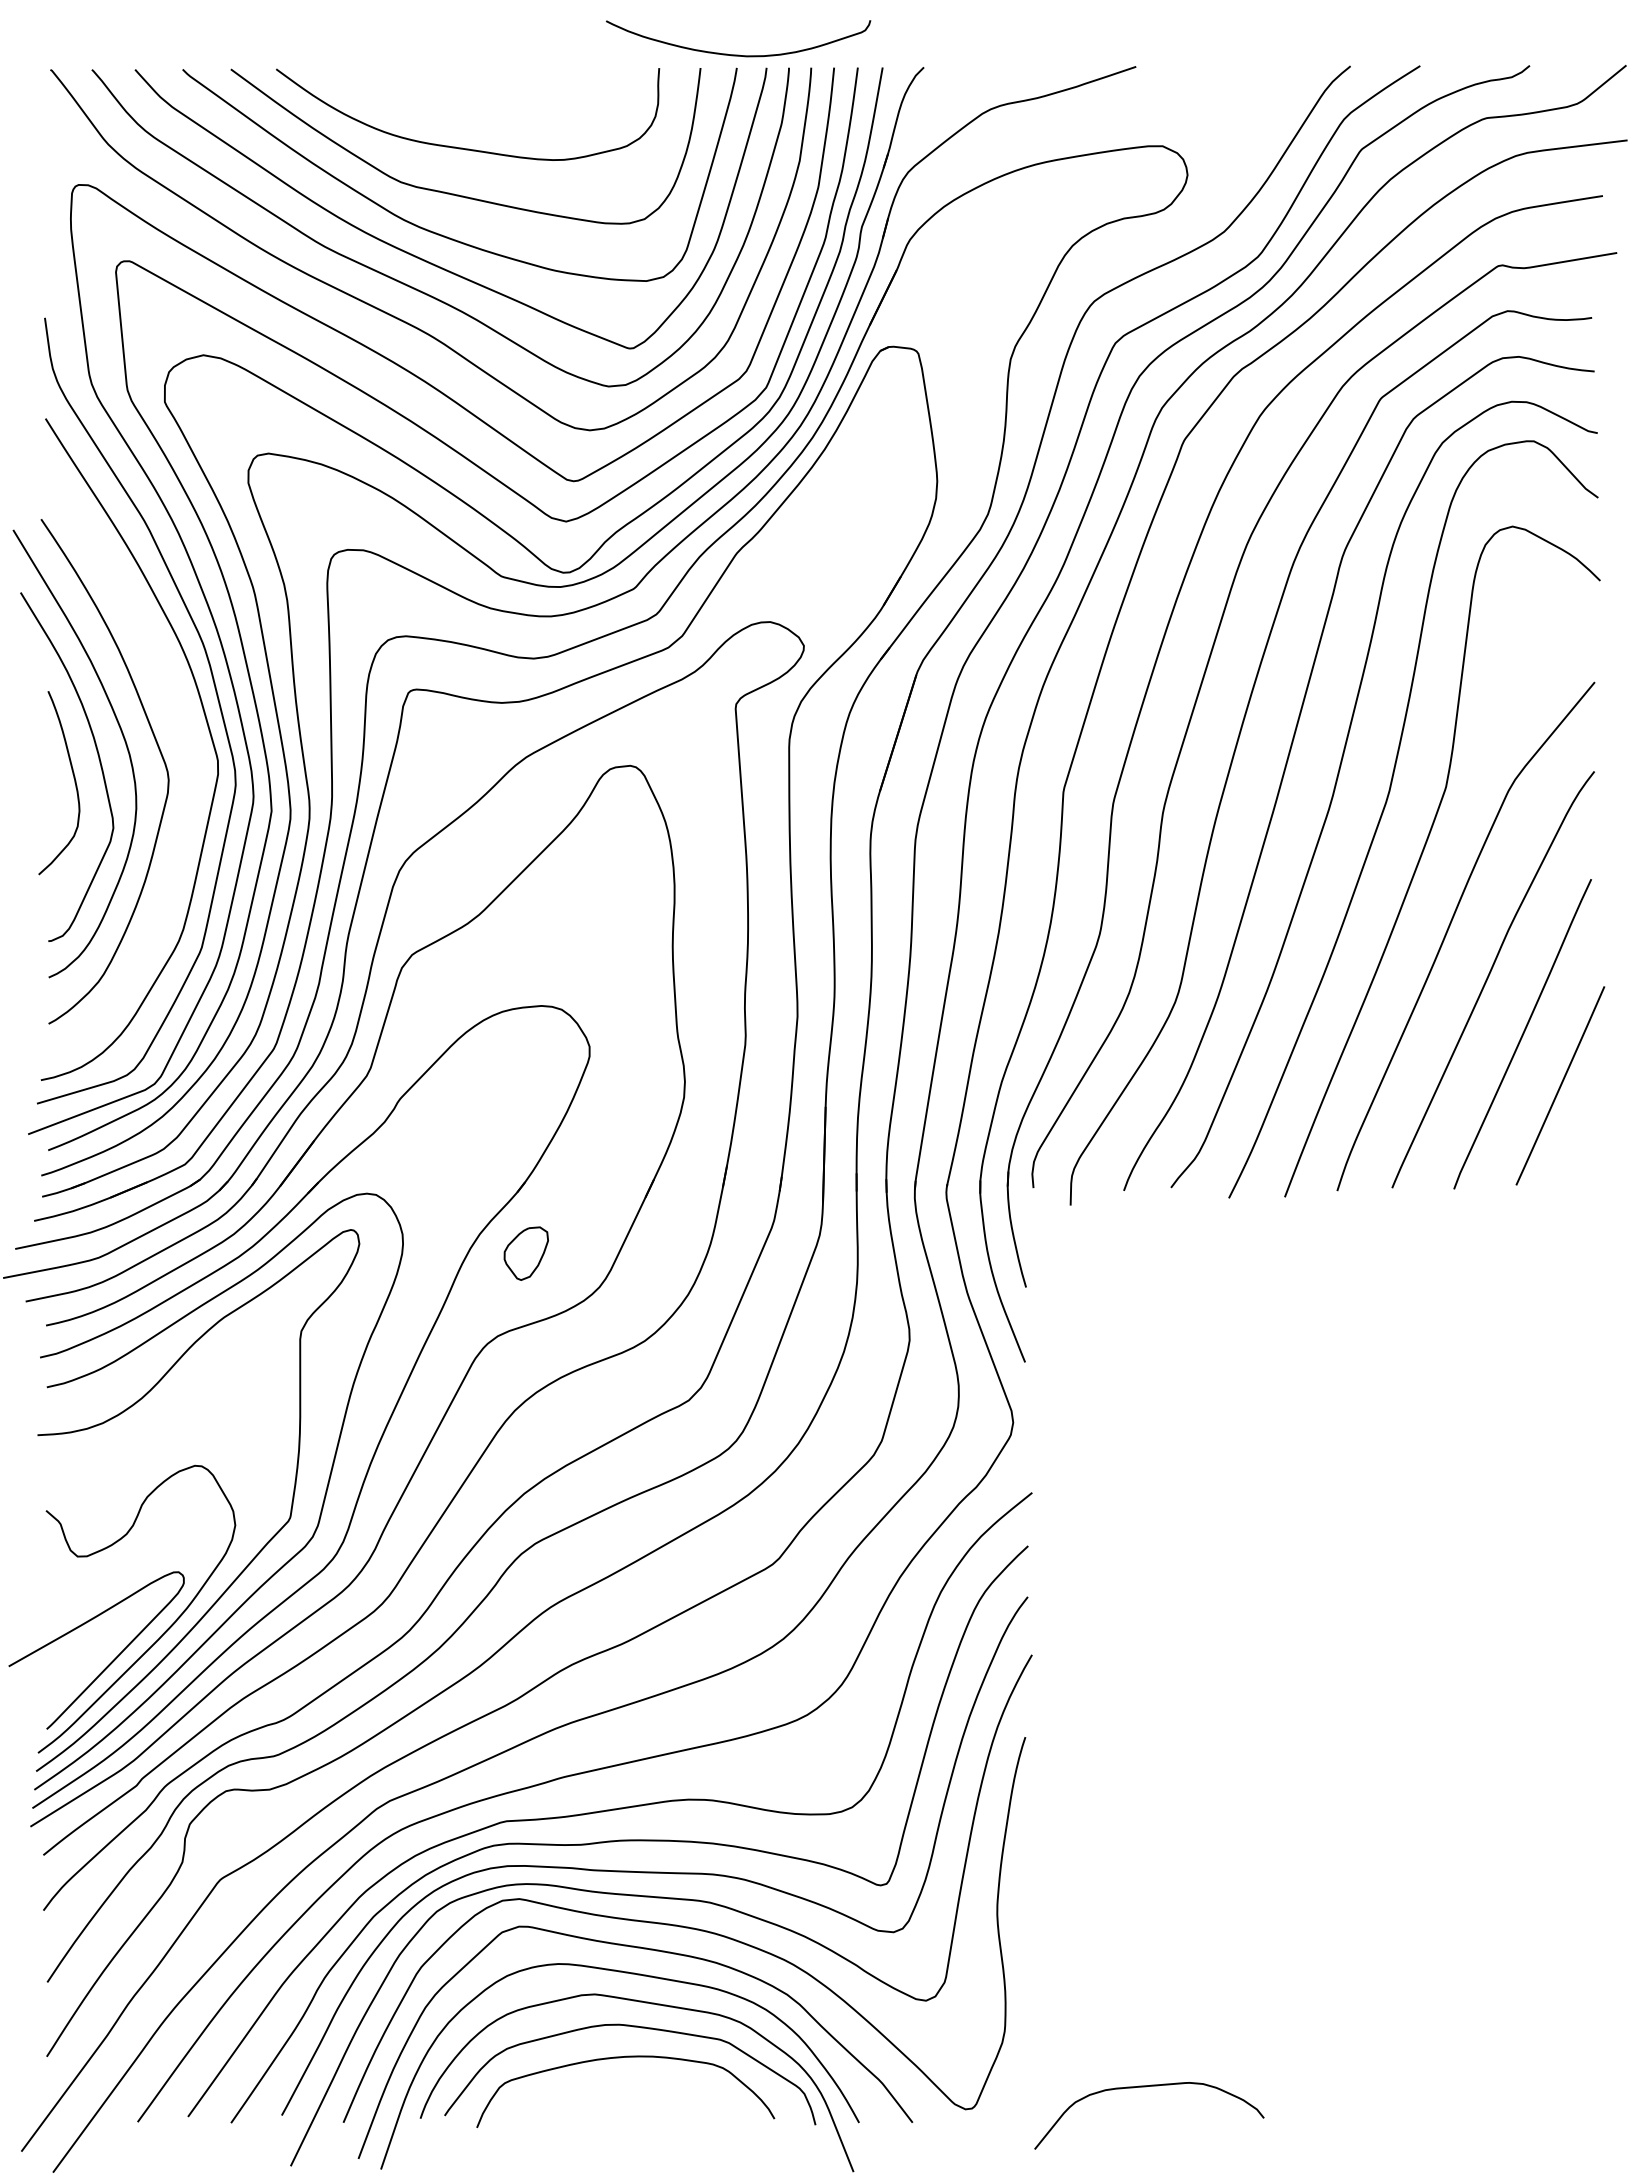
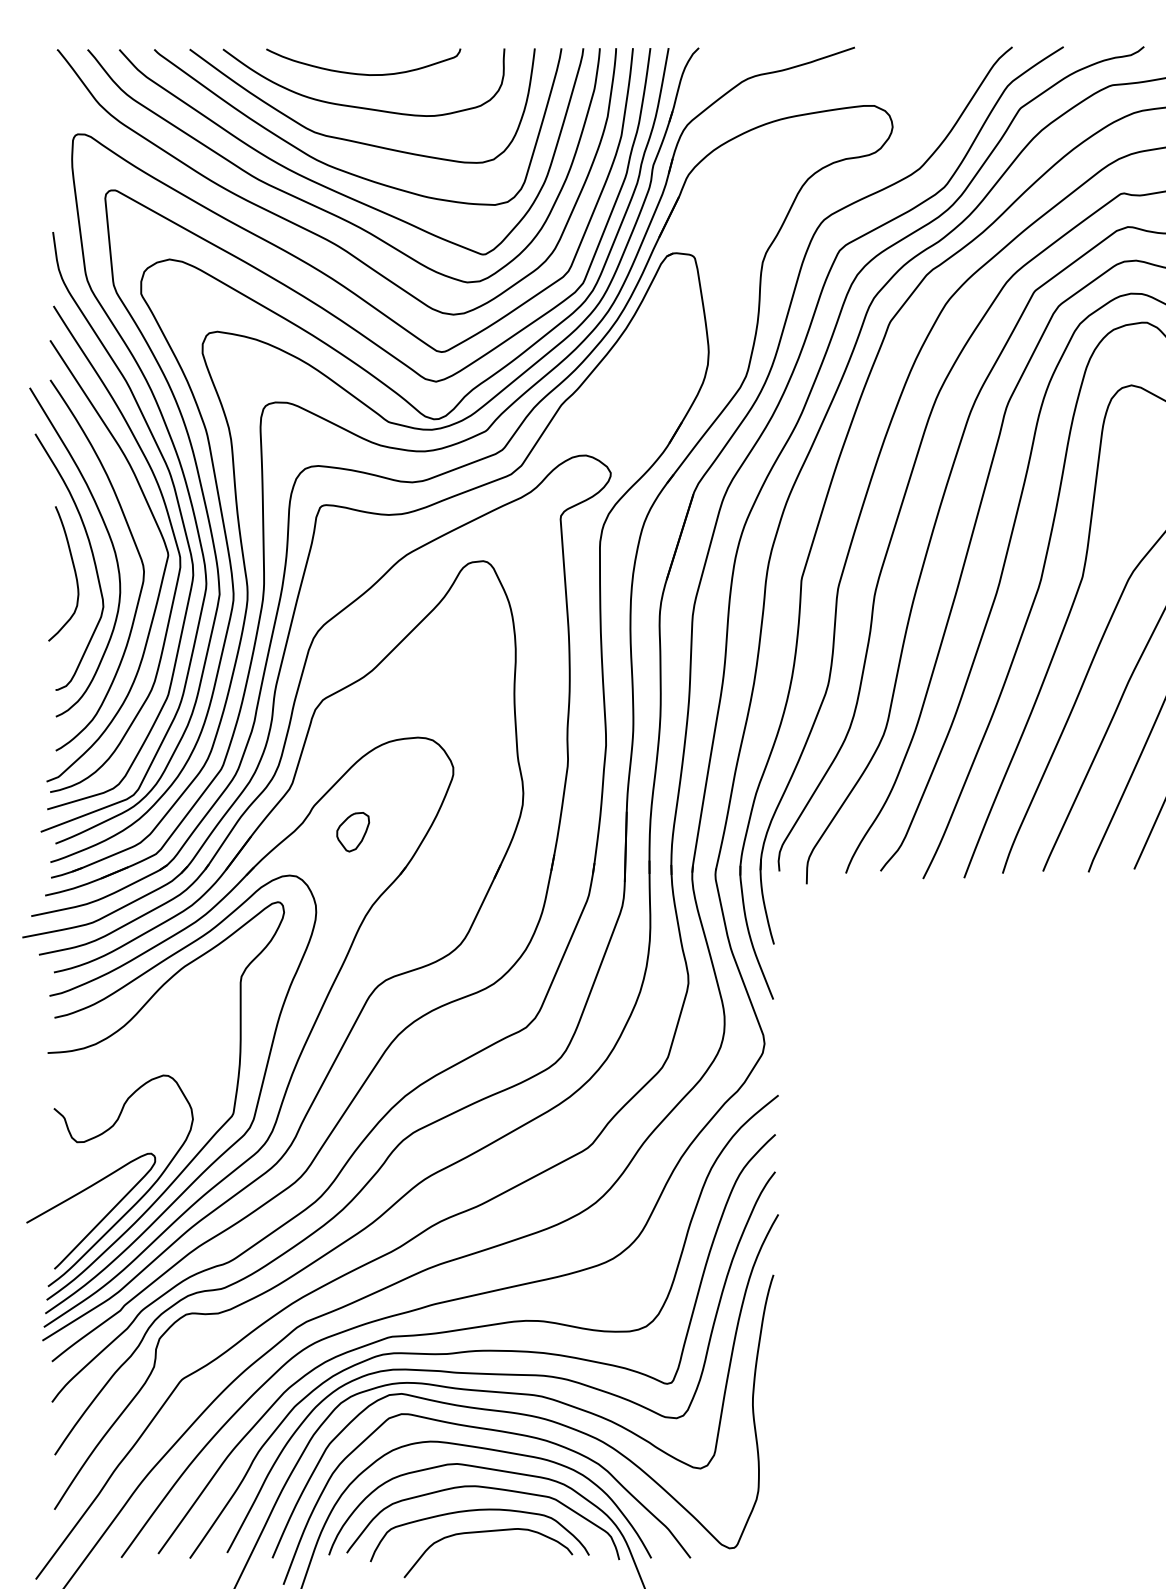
curve: (738, 54) -> (363, 73), moved
curve: (194, 783) -> (162, 574), added
part: (525, 1253) -> (352, 832), moved
curve: (1146, 2087) -> (486, 1532), moved

